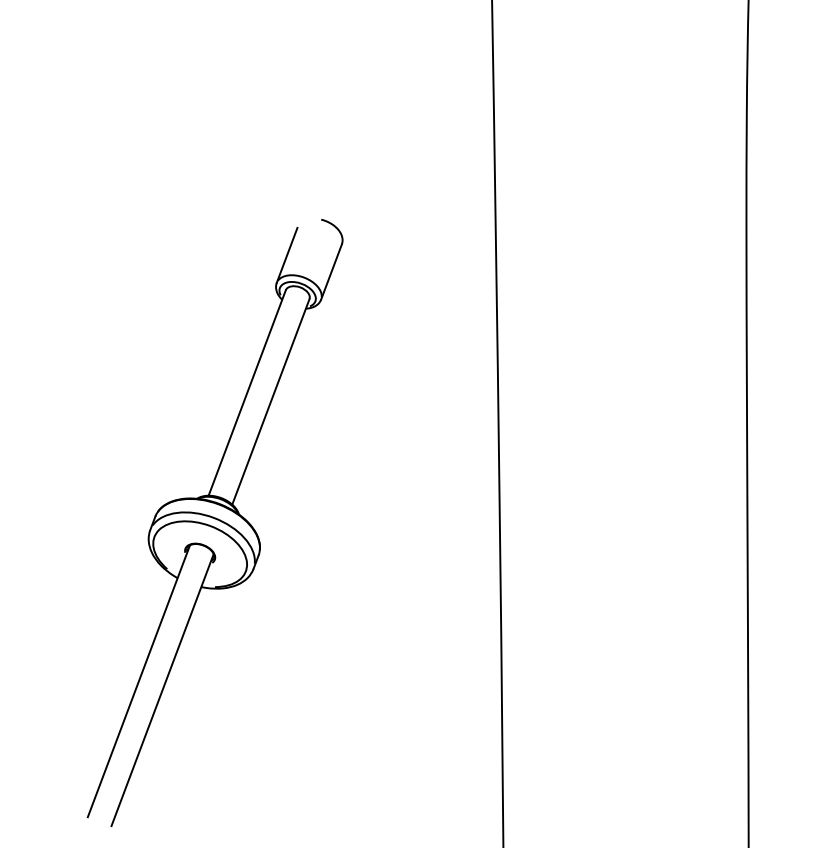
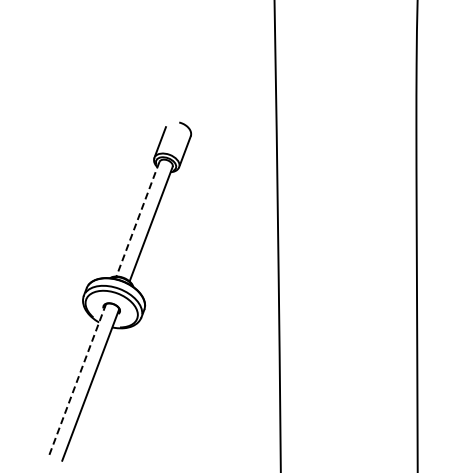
line: (246, 393) -> (137, 219), solid -> dashed
line: (138, 682) -> (77, 380), solid -> dashed

